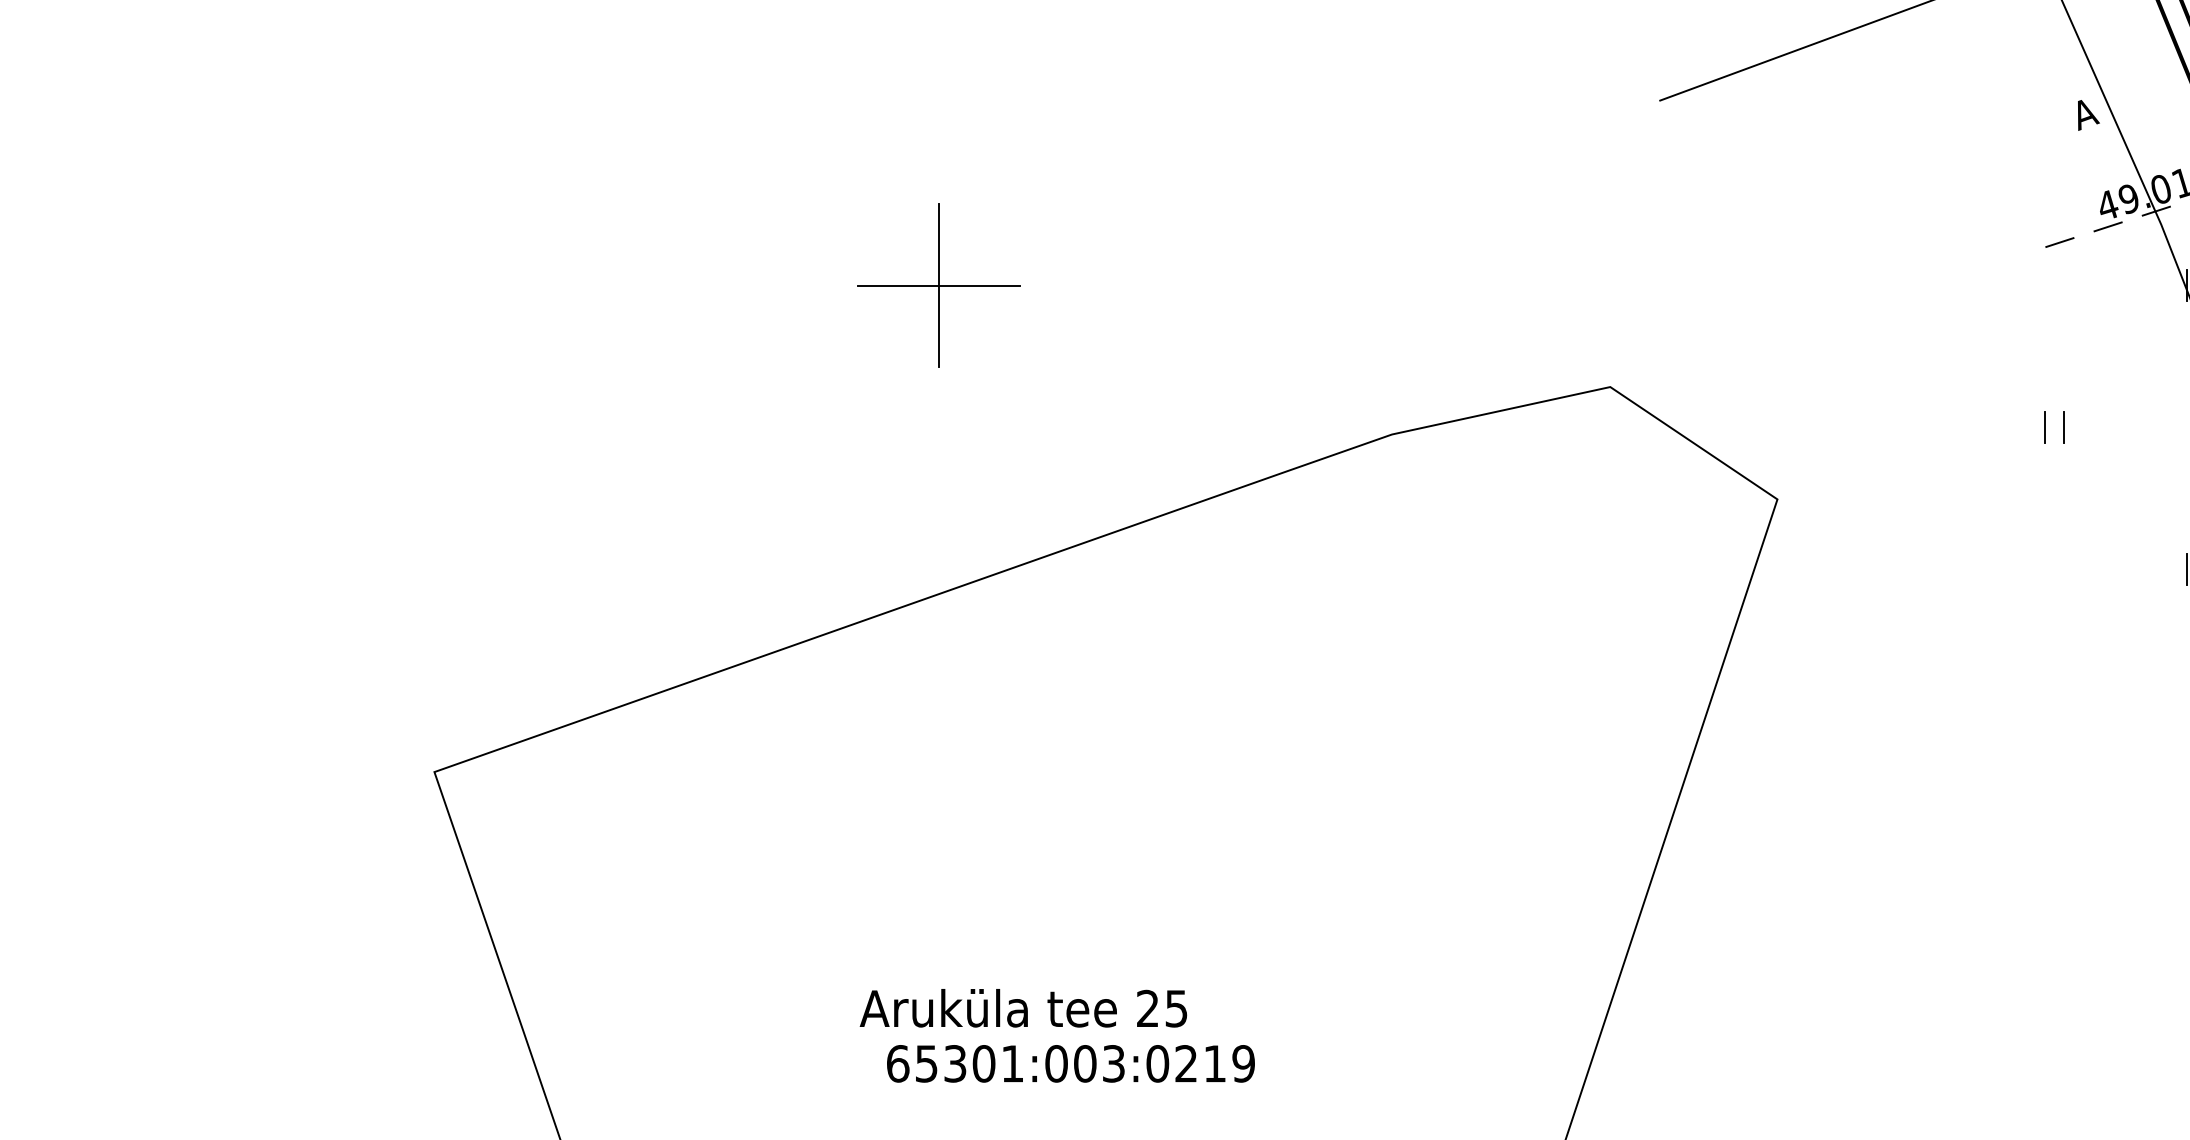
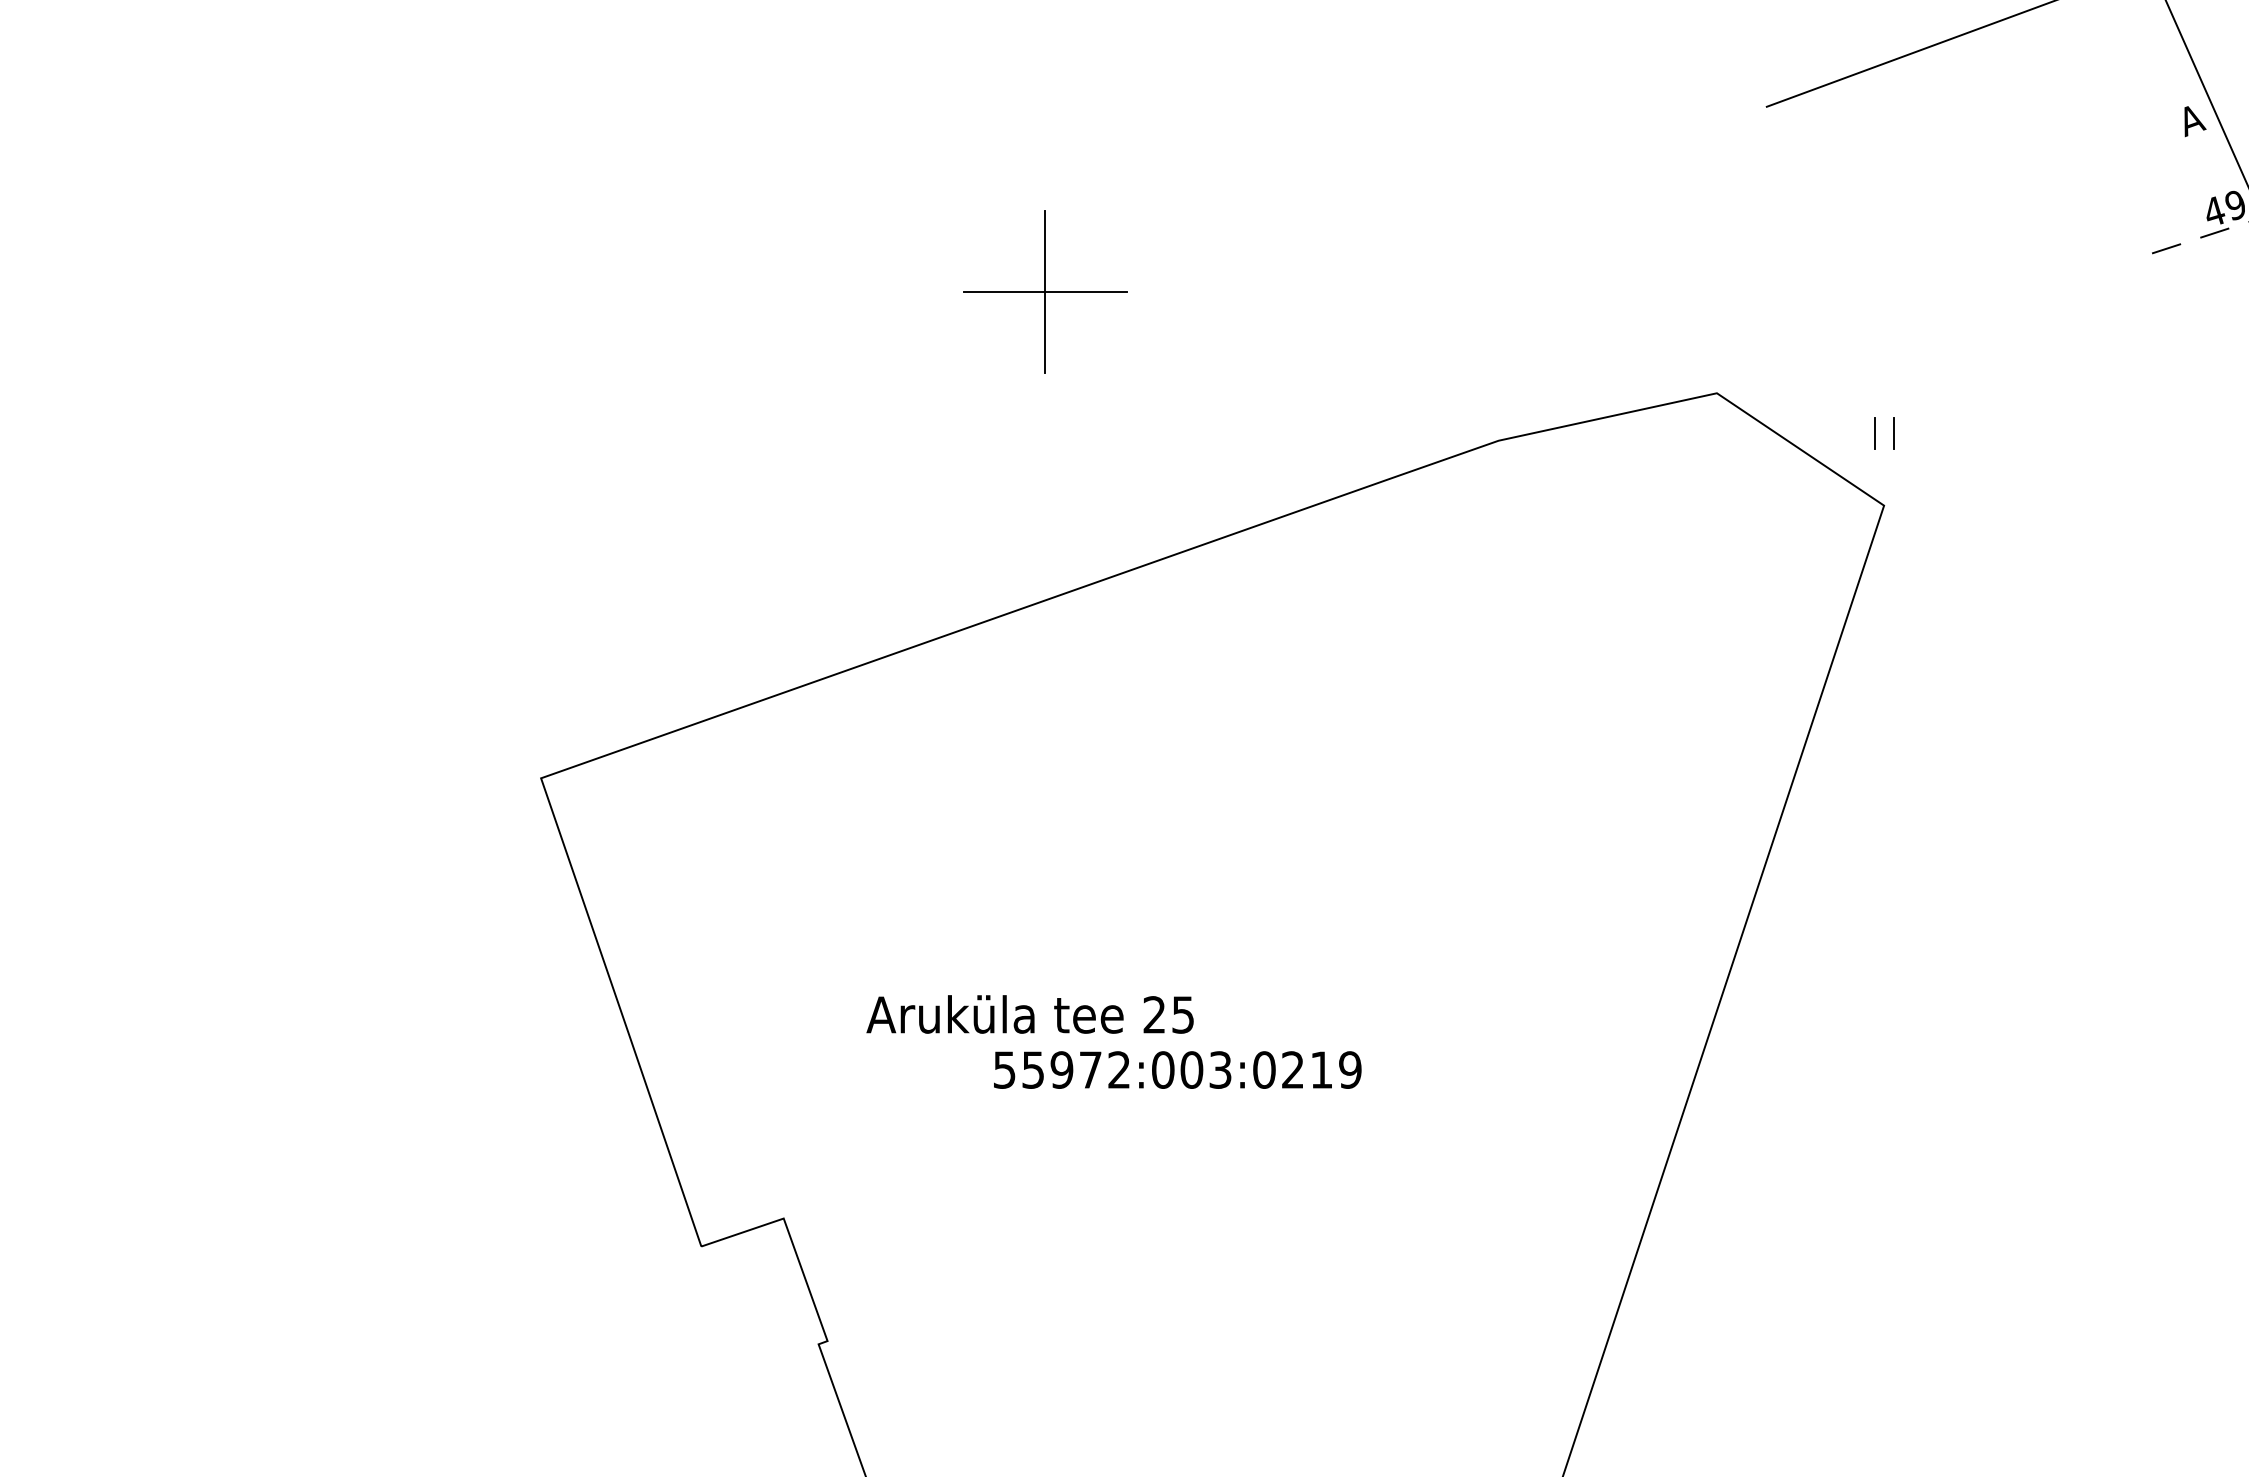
part: (2045, 427) -> (1875, 433), moved
text: (1022, 1008) -> (1029, 1014), moved
text: (954, 1063) -> (1061, 1069), 65301:003:0219 -> 55972:003:0219

